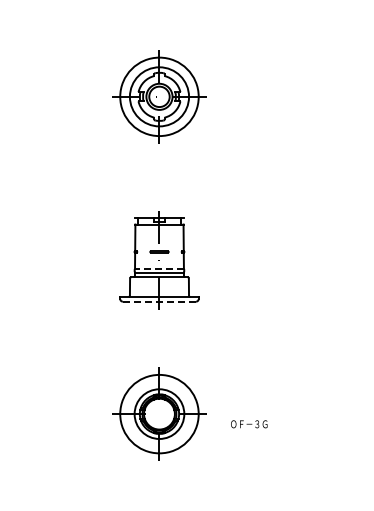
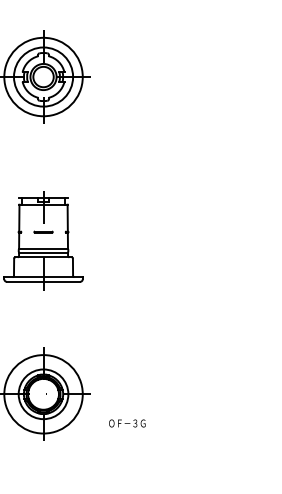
line: (158, 268) -> (42, 248), dashed -> solid
line: (159, 301) -> (43, 281), dashed -> solid
text: (249, 424) -> (127, 423), moved

